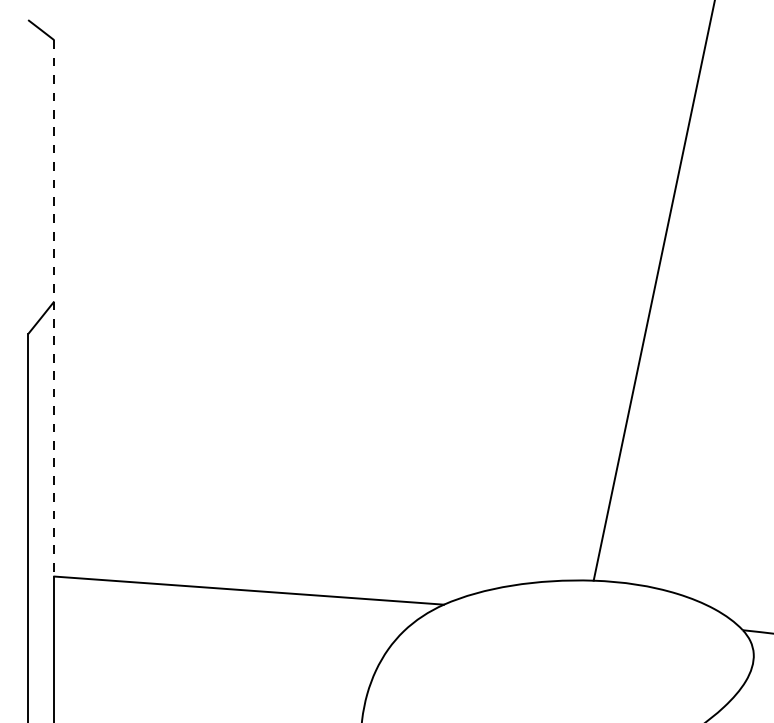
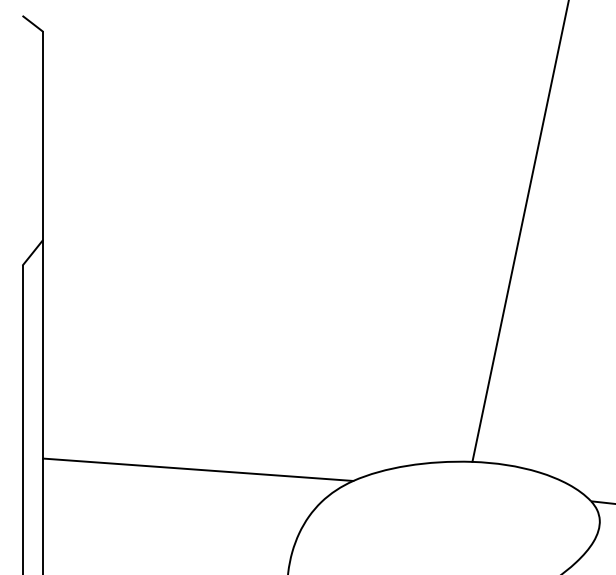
line: (54, 308) -> (43, 245), dashed -> solid

